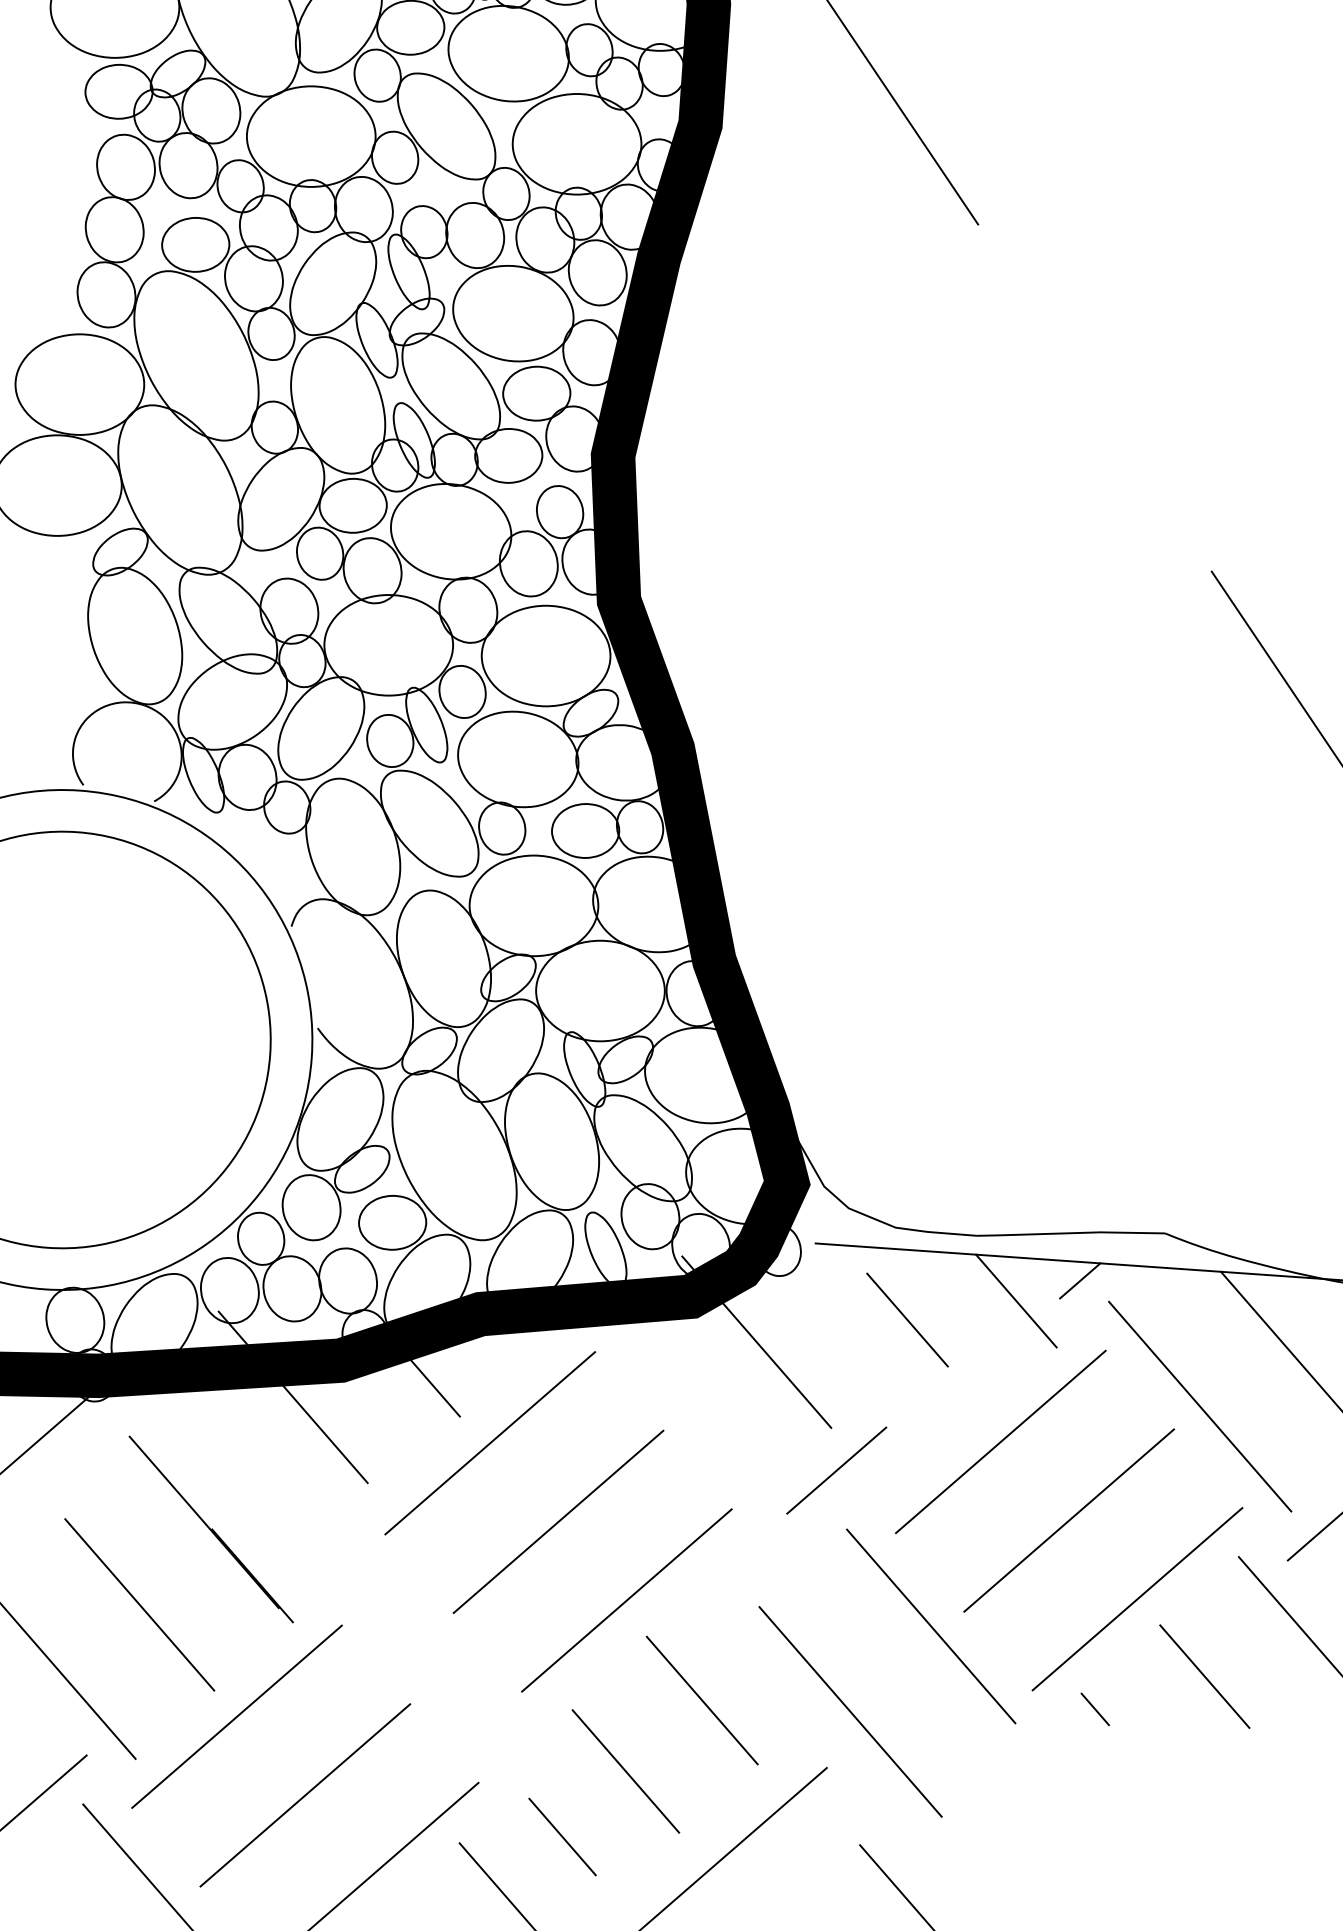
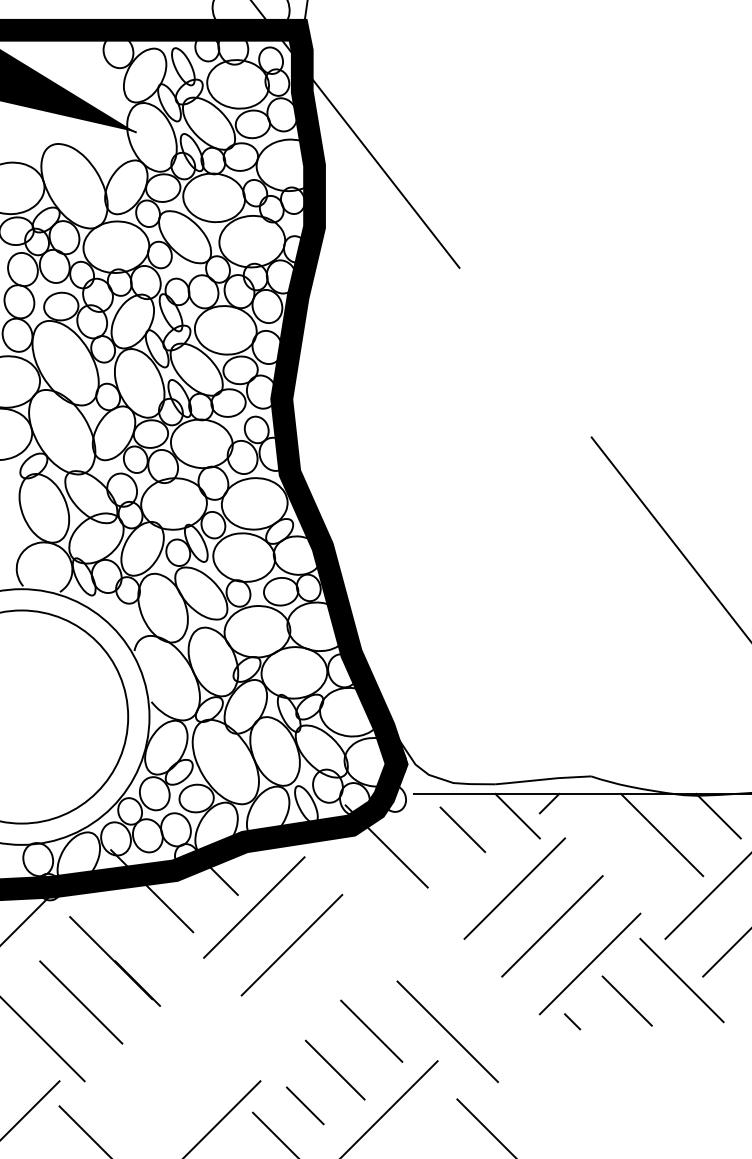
line: (1200, 1406) -> (615, 863), removed
line: (835, 1469) -> (431, 908), removed
line: (626, 1599) -> (329, 982), removed
line: (930, 1624) -> (485, 984), removed
line: (236, 1715) -> (134, 1055), removed
line: (305, 1794) -> (172, 1093), removed

